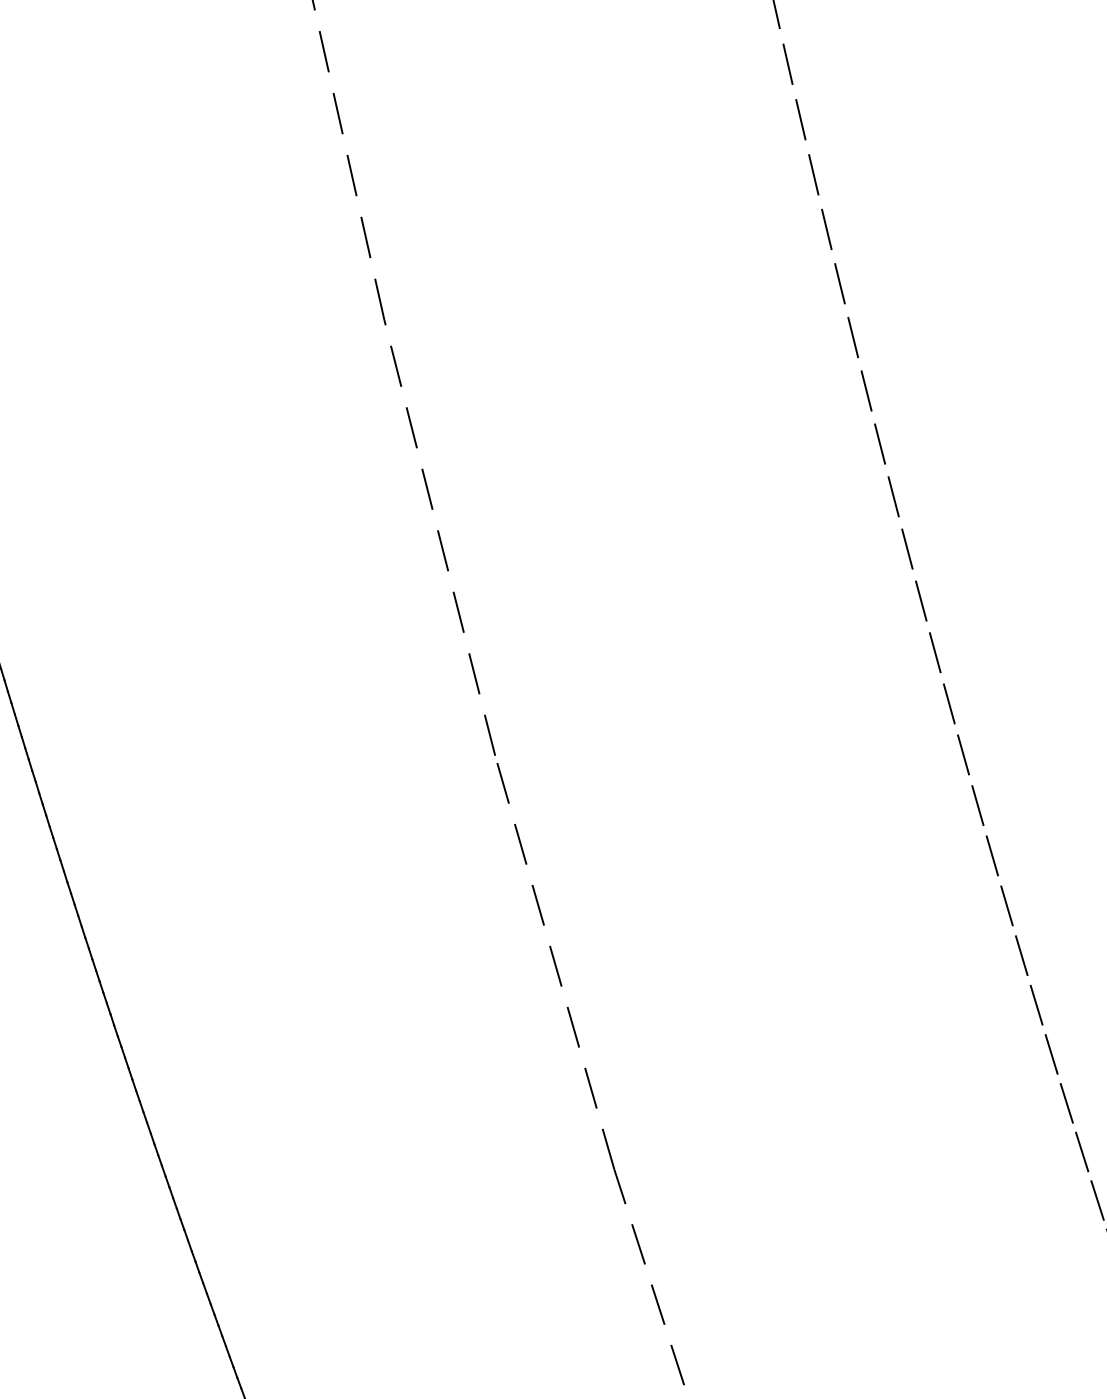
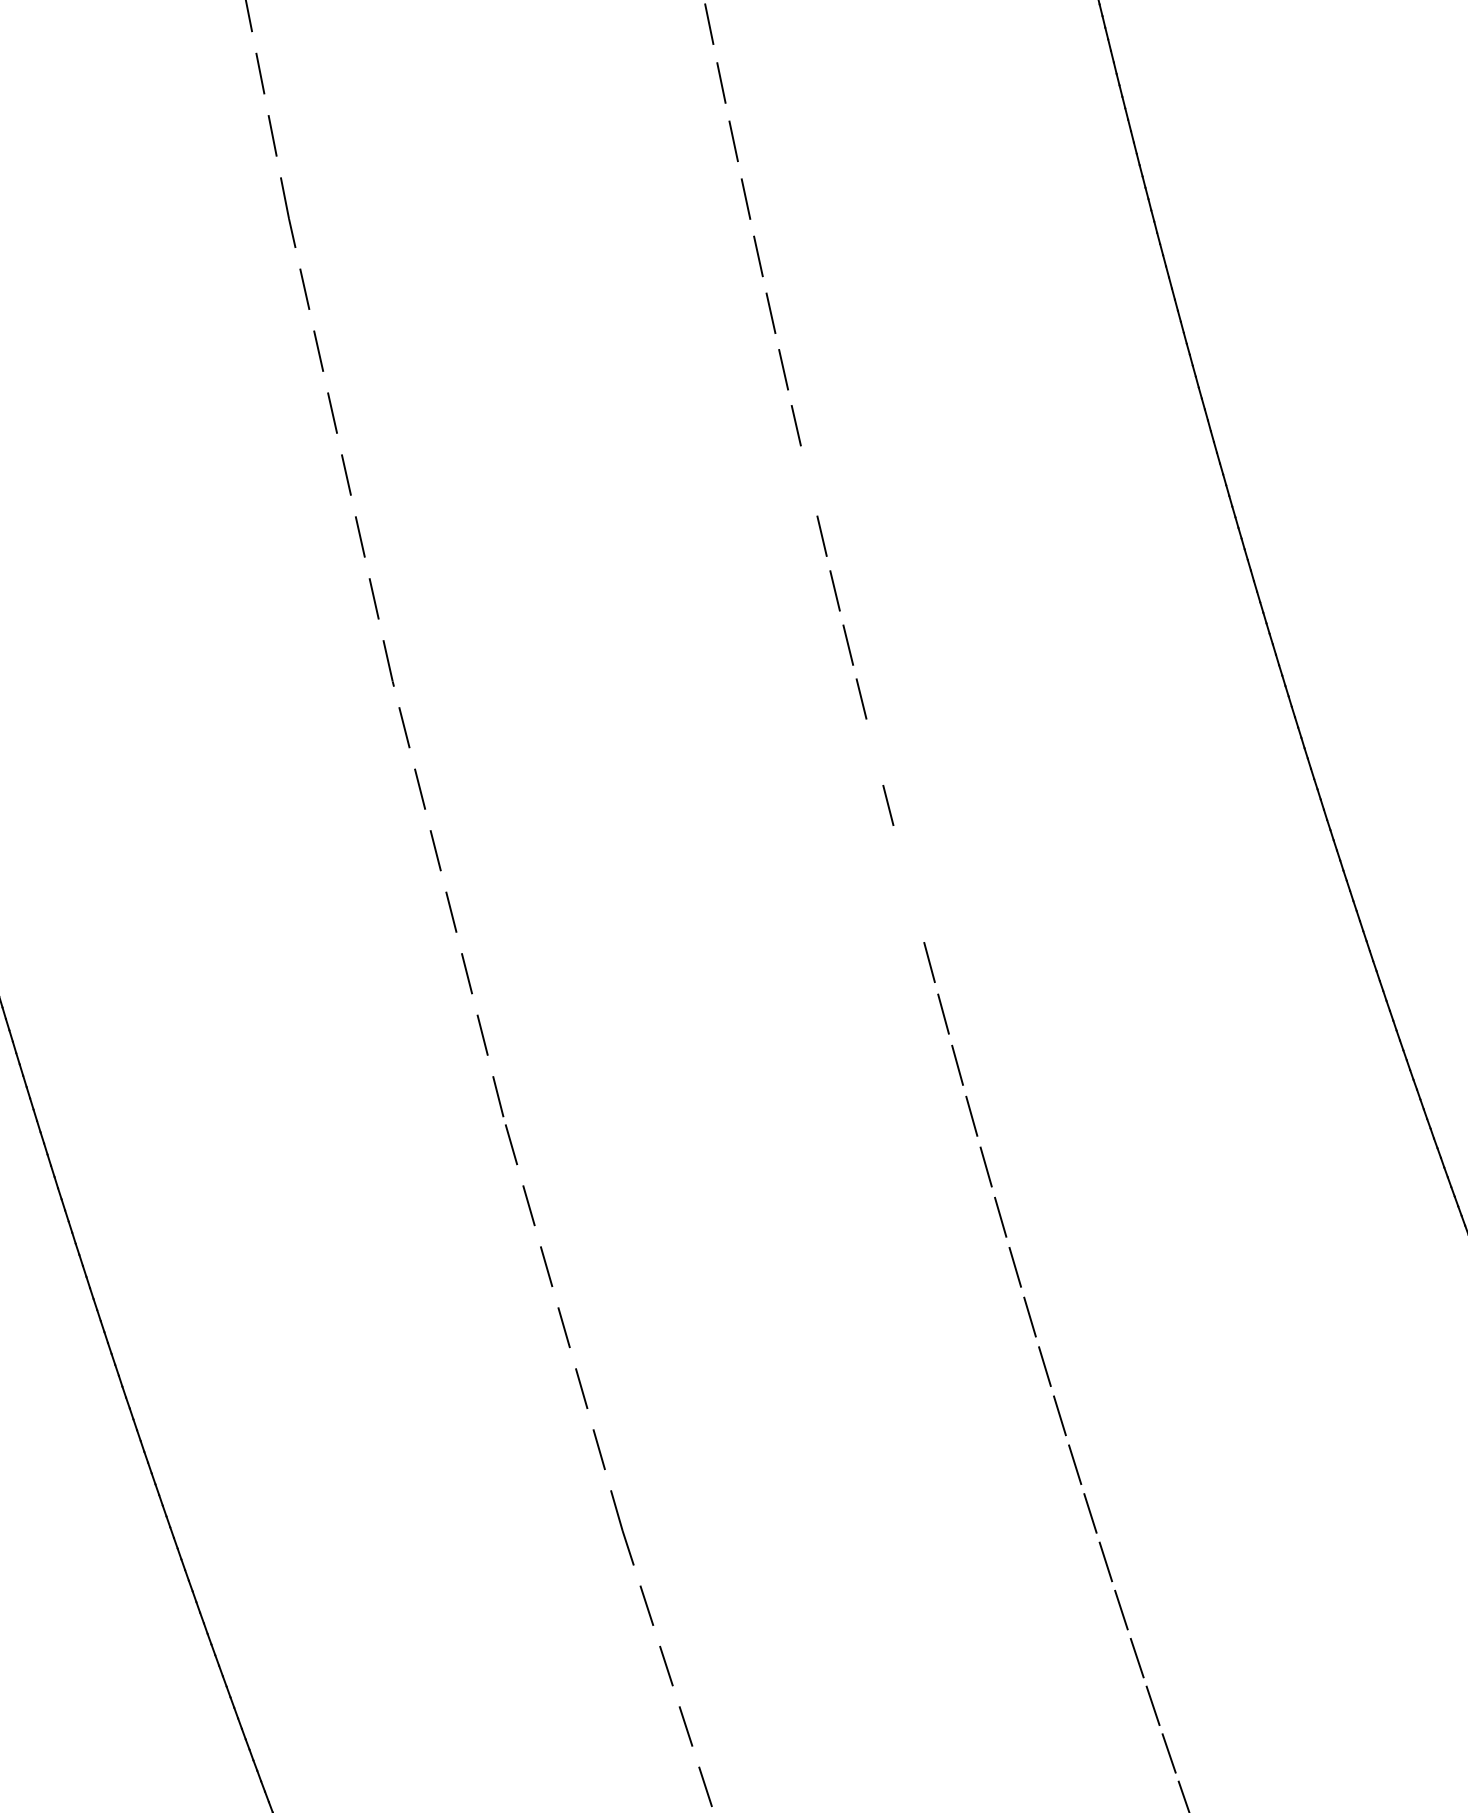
line: (800, 119) -> (808, 480), removed
line: (866, 390) -> (874, 751), removed
line: (893, 496) -> (901, 857), removed
line: (907, 549) -> (915, 910), removed

